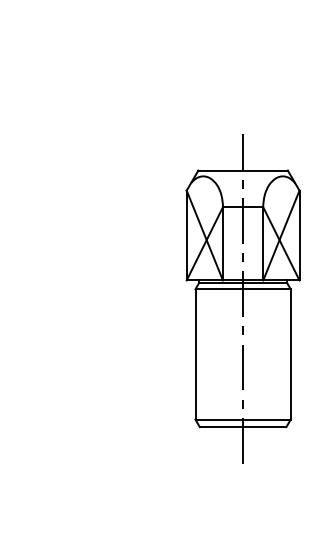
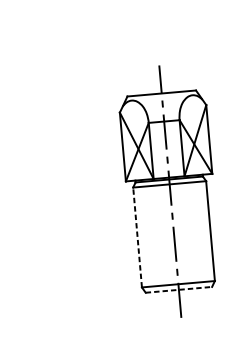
line: (195, 353) -> (137, 236), solid -> dashed
line: (243, 426) -> (179, 289), solid -> dashed

